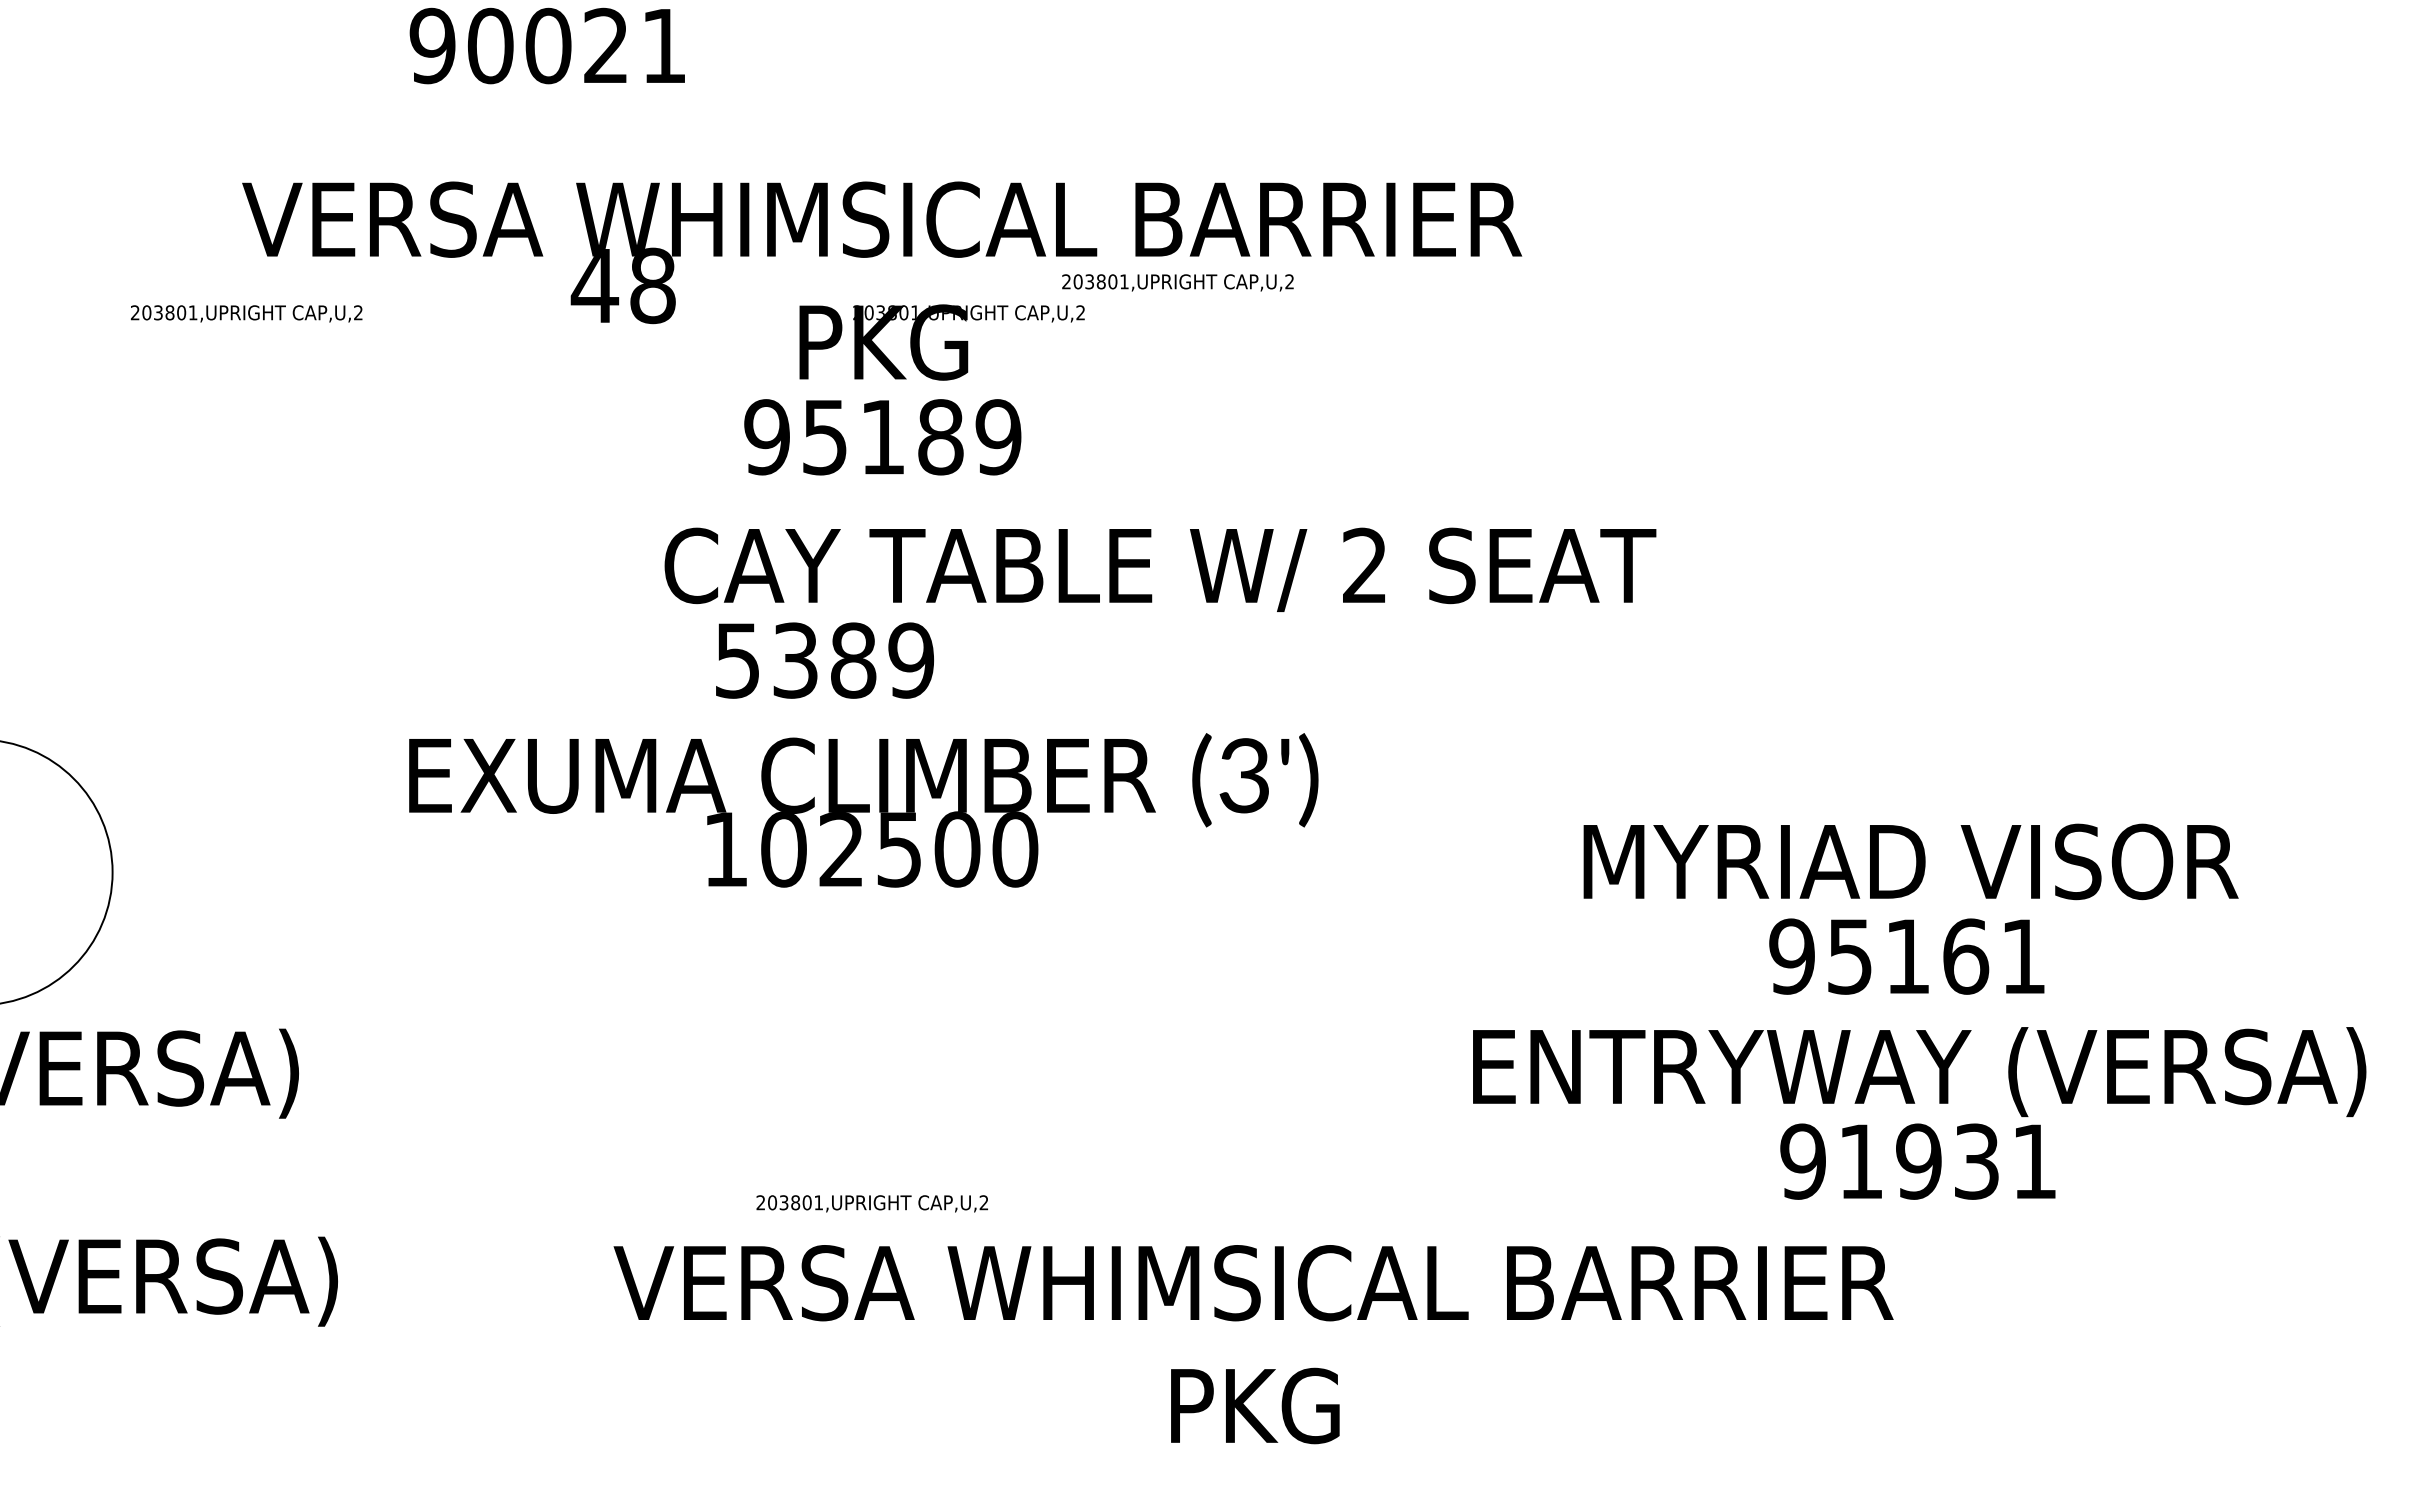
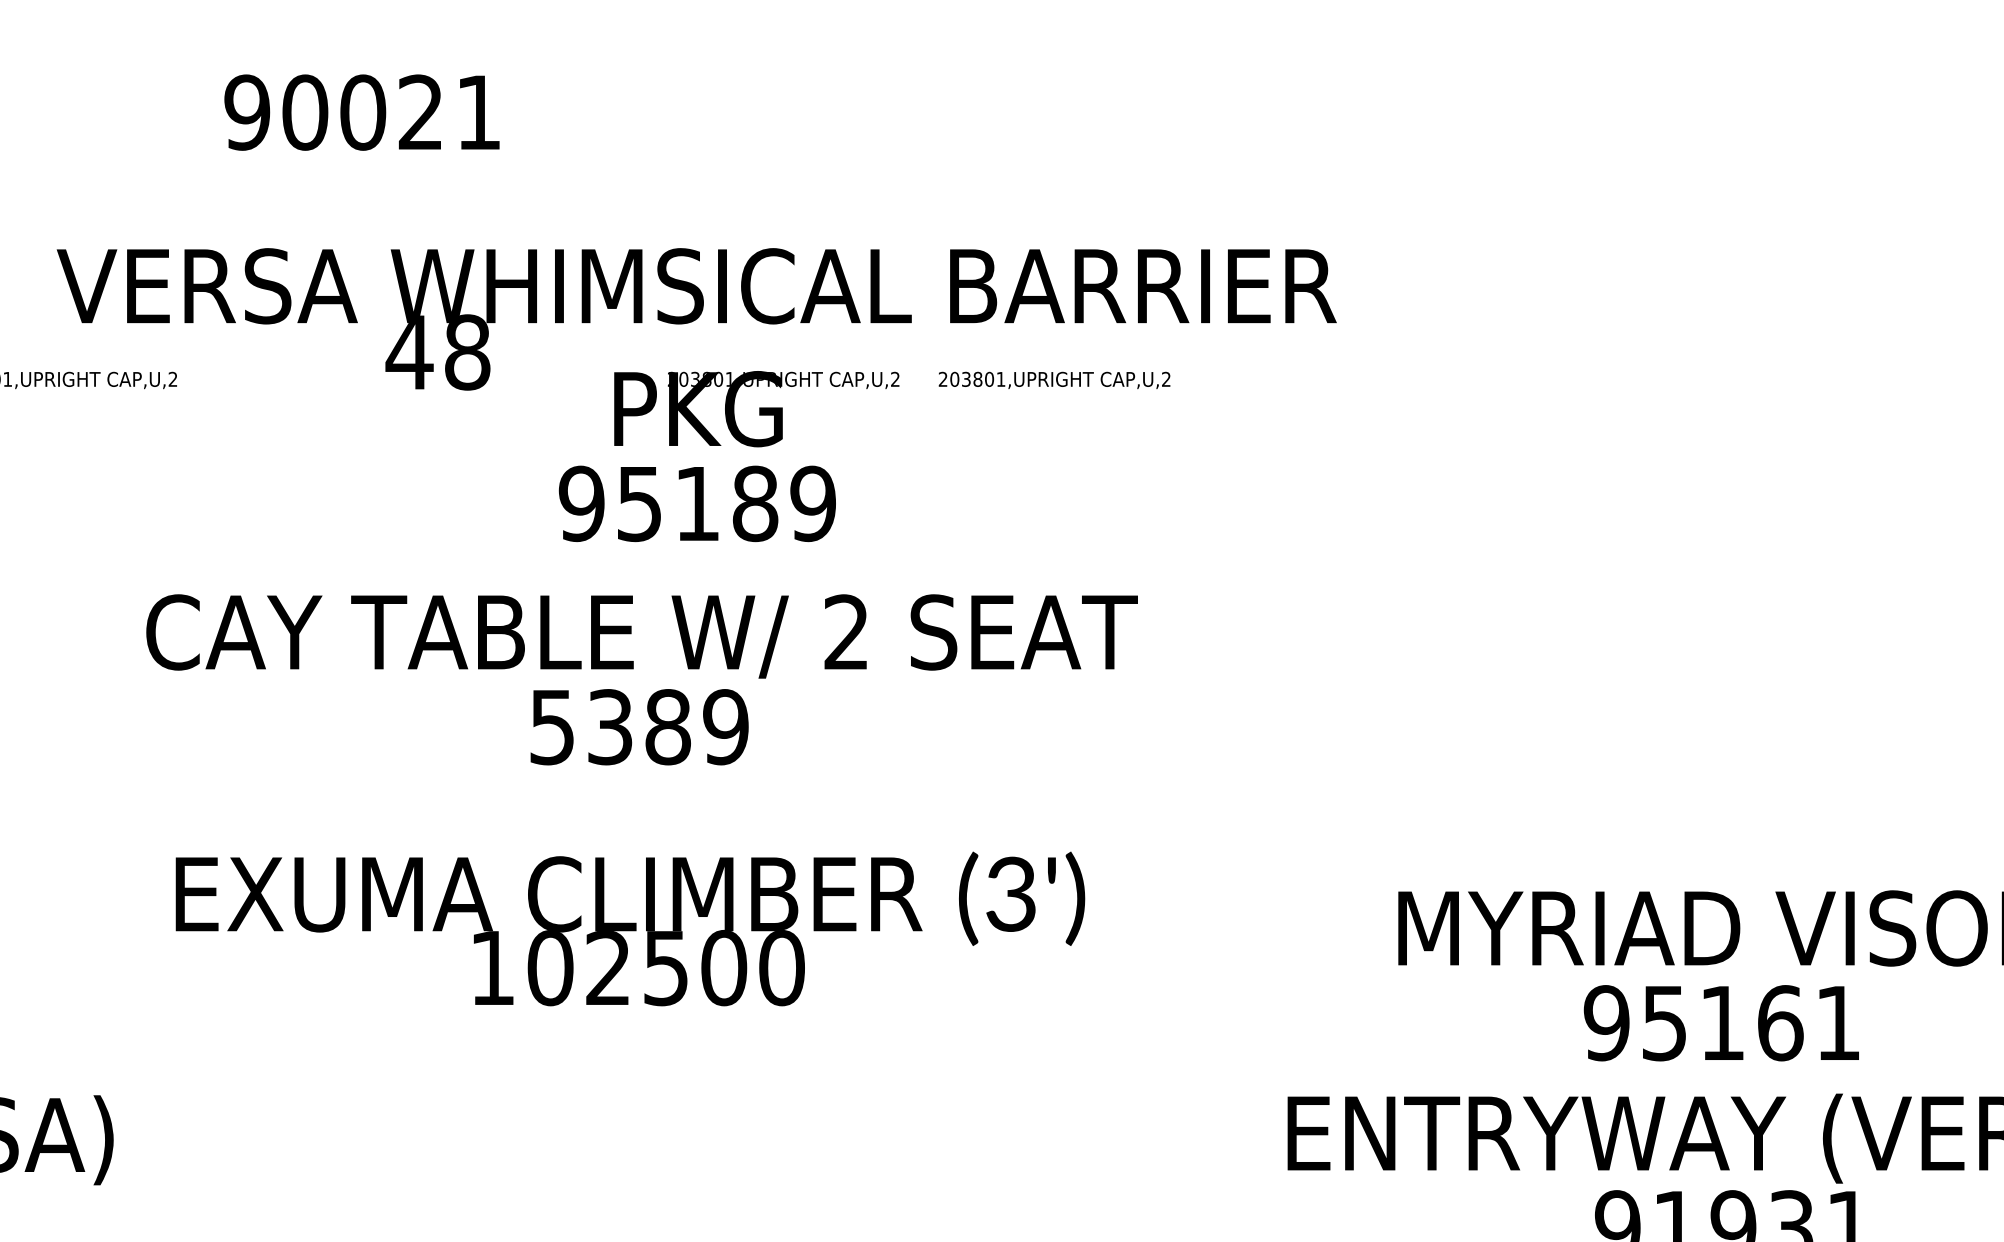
text: (1177, 282) -> (1054, 380), moved
text: (1160, 569) -> (642, 636), moved
text: (863, 810) -> (630, 929), moved

